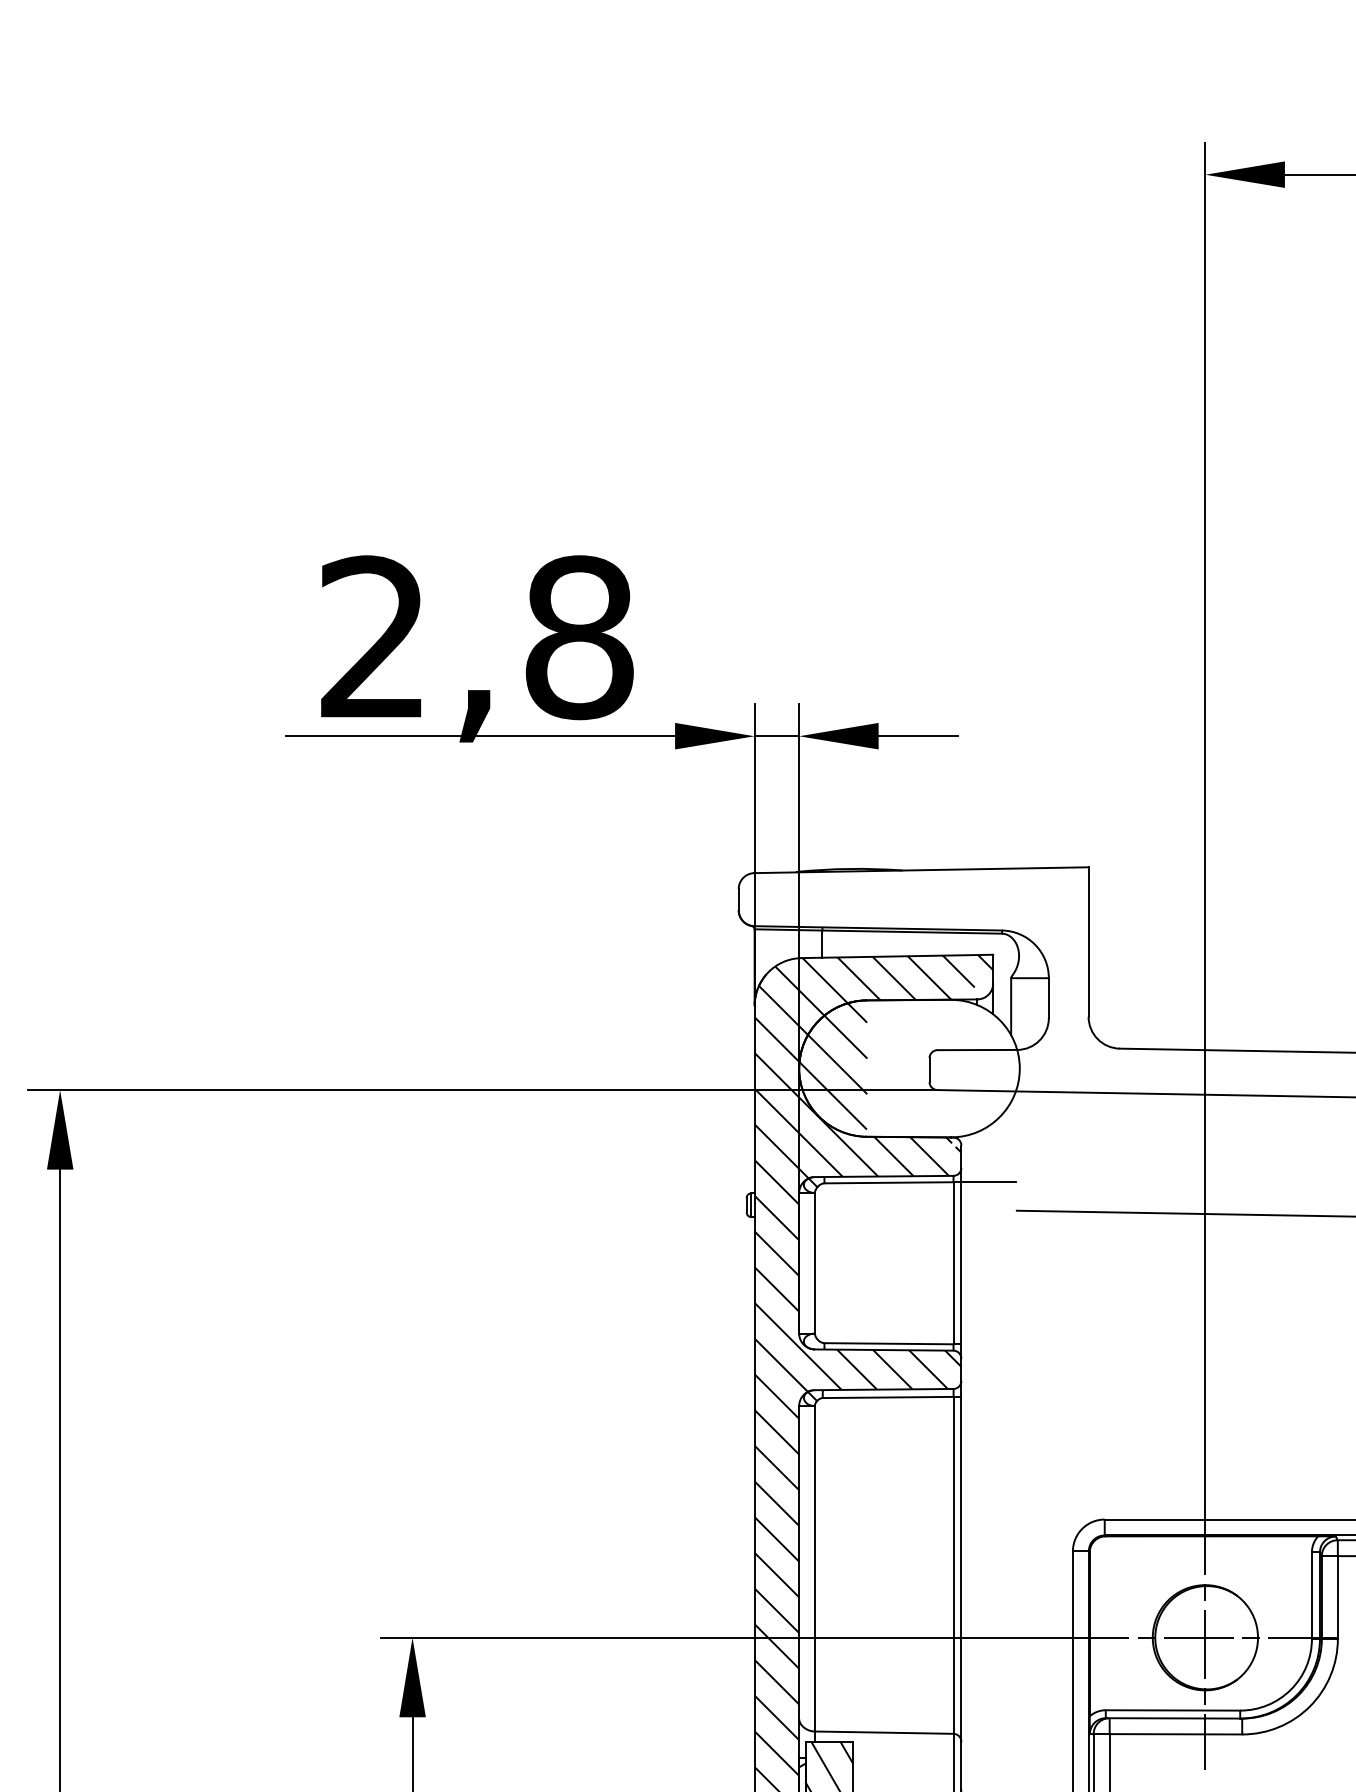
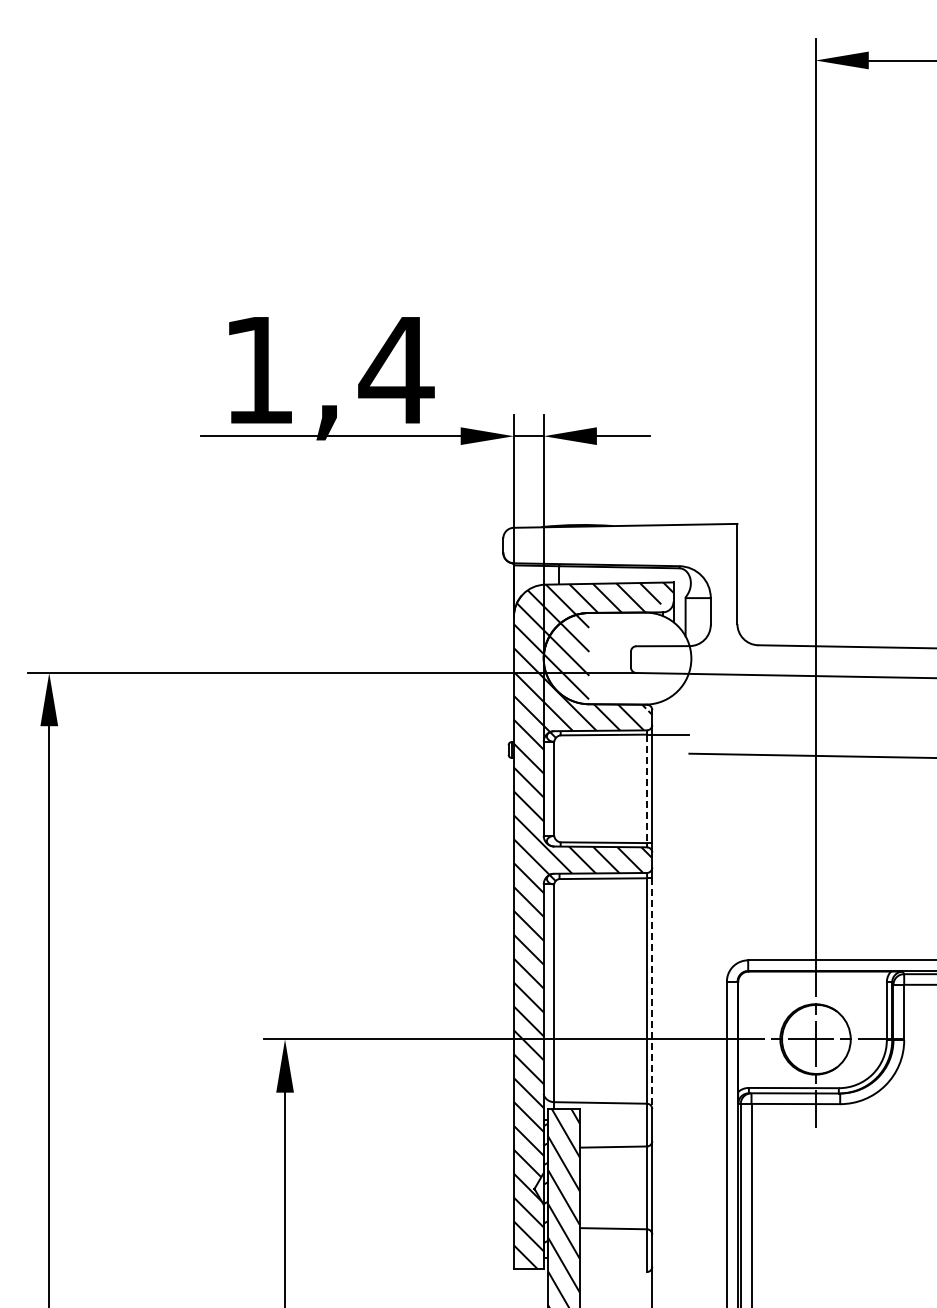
text: (478, 638) -> (329, 370), 2,8 -> 1,4
line: (954, 1264) -> (647, 789), solid -> dashed
line: (961, 1570) -> (652, 994), solid -> dashed

